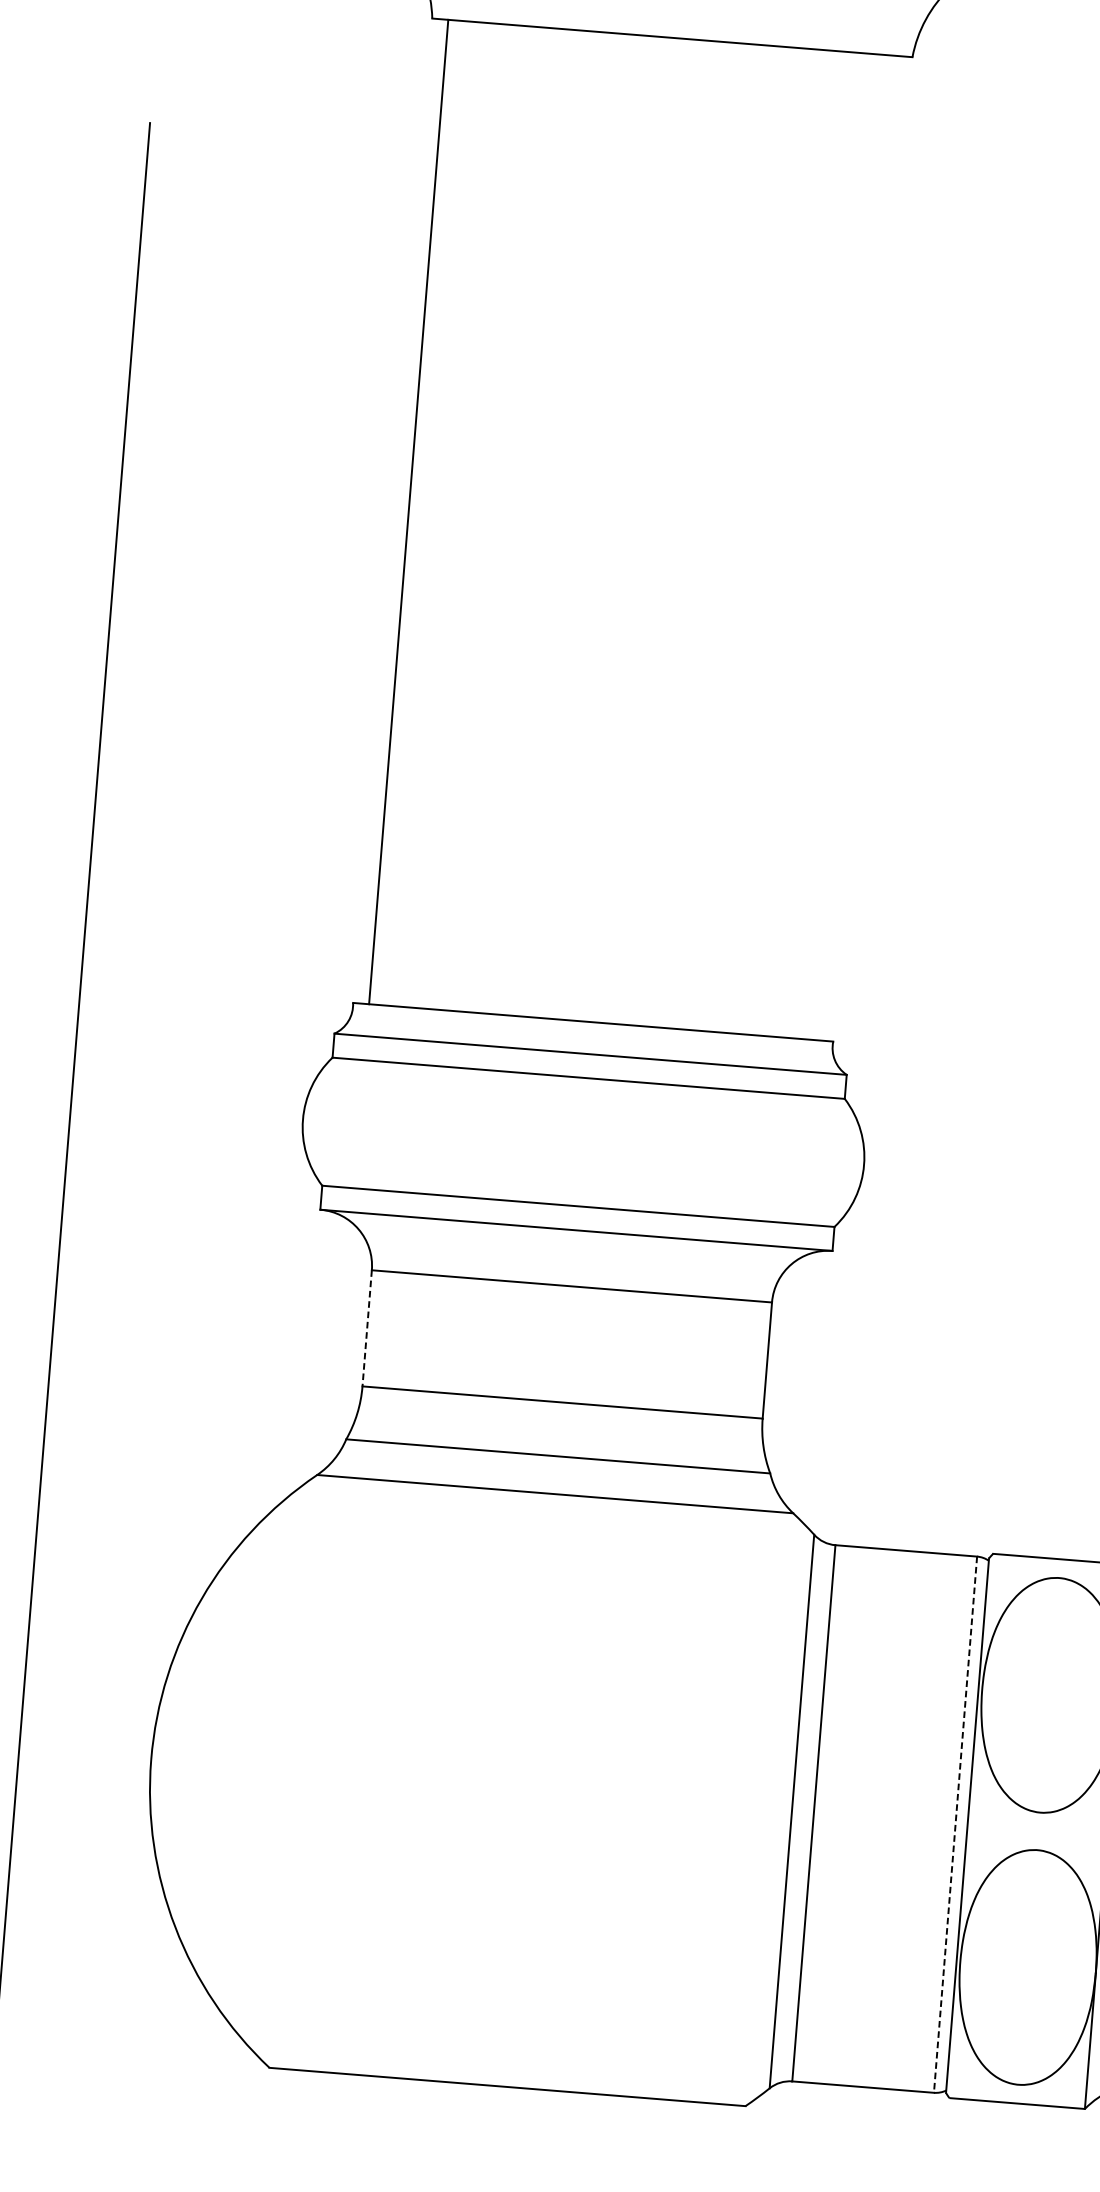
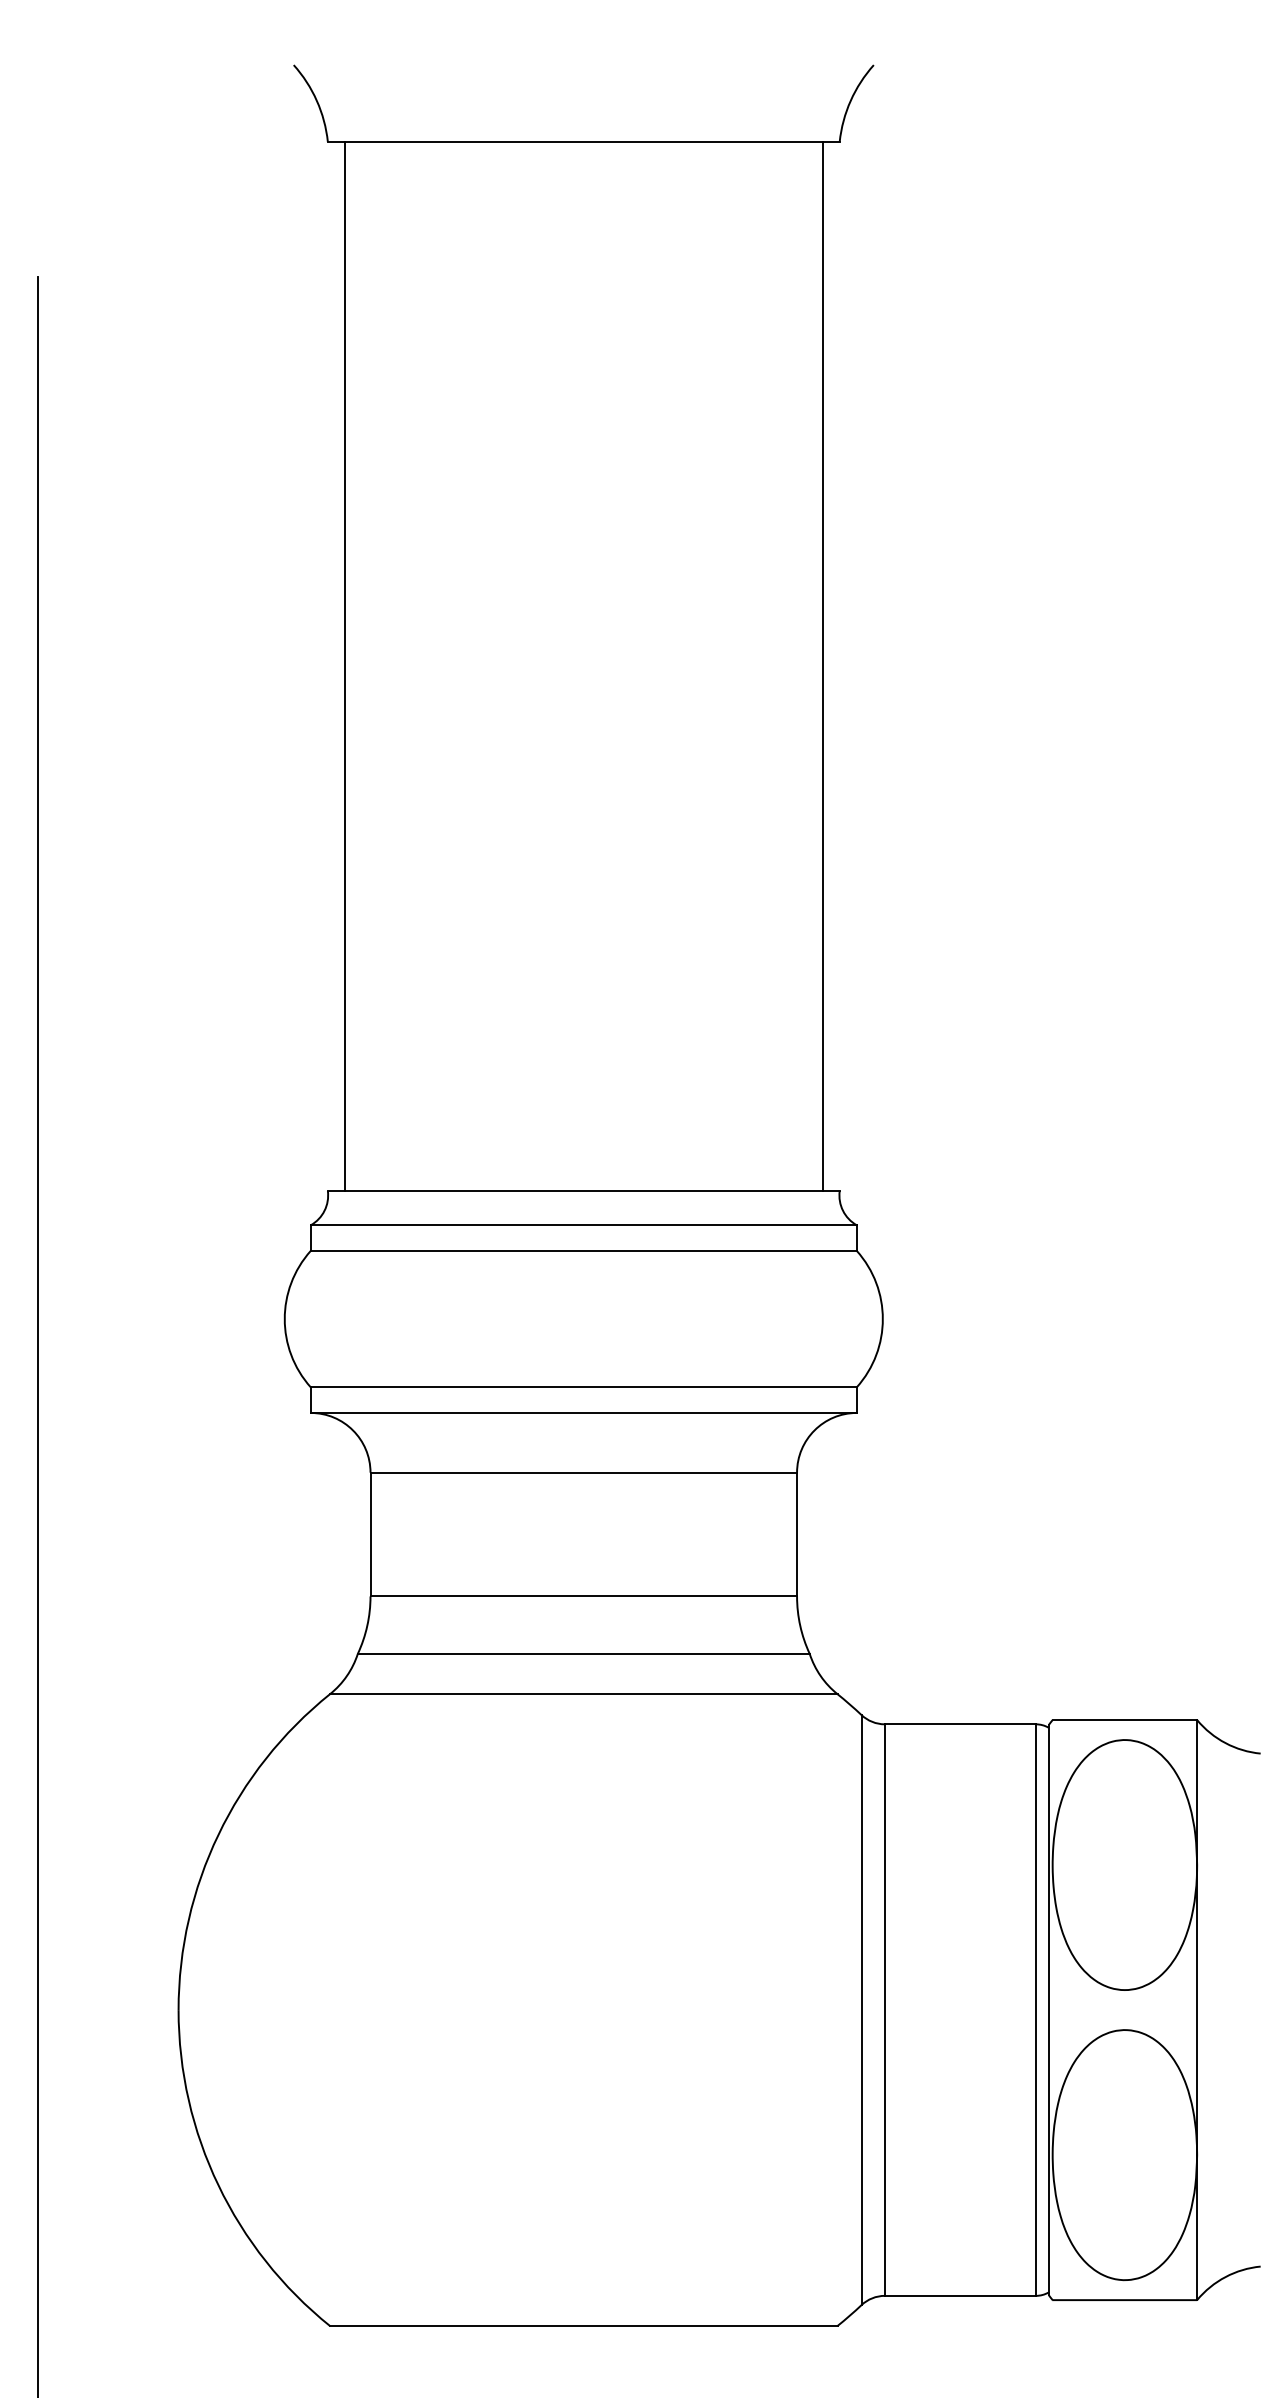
line: (856, 548) -> (822, 666), added
line: (367, 1328) -> (370, 1534), dashed -> solid
line: (955, 1825) -> (1035, 2010), dashed -> solid

